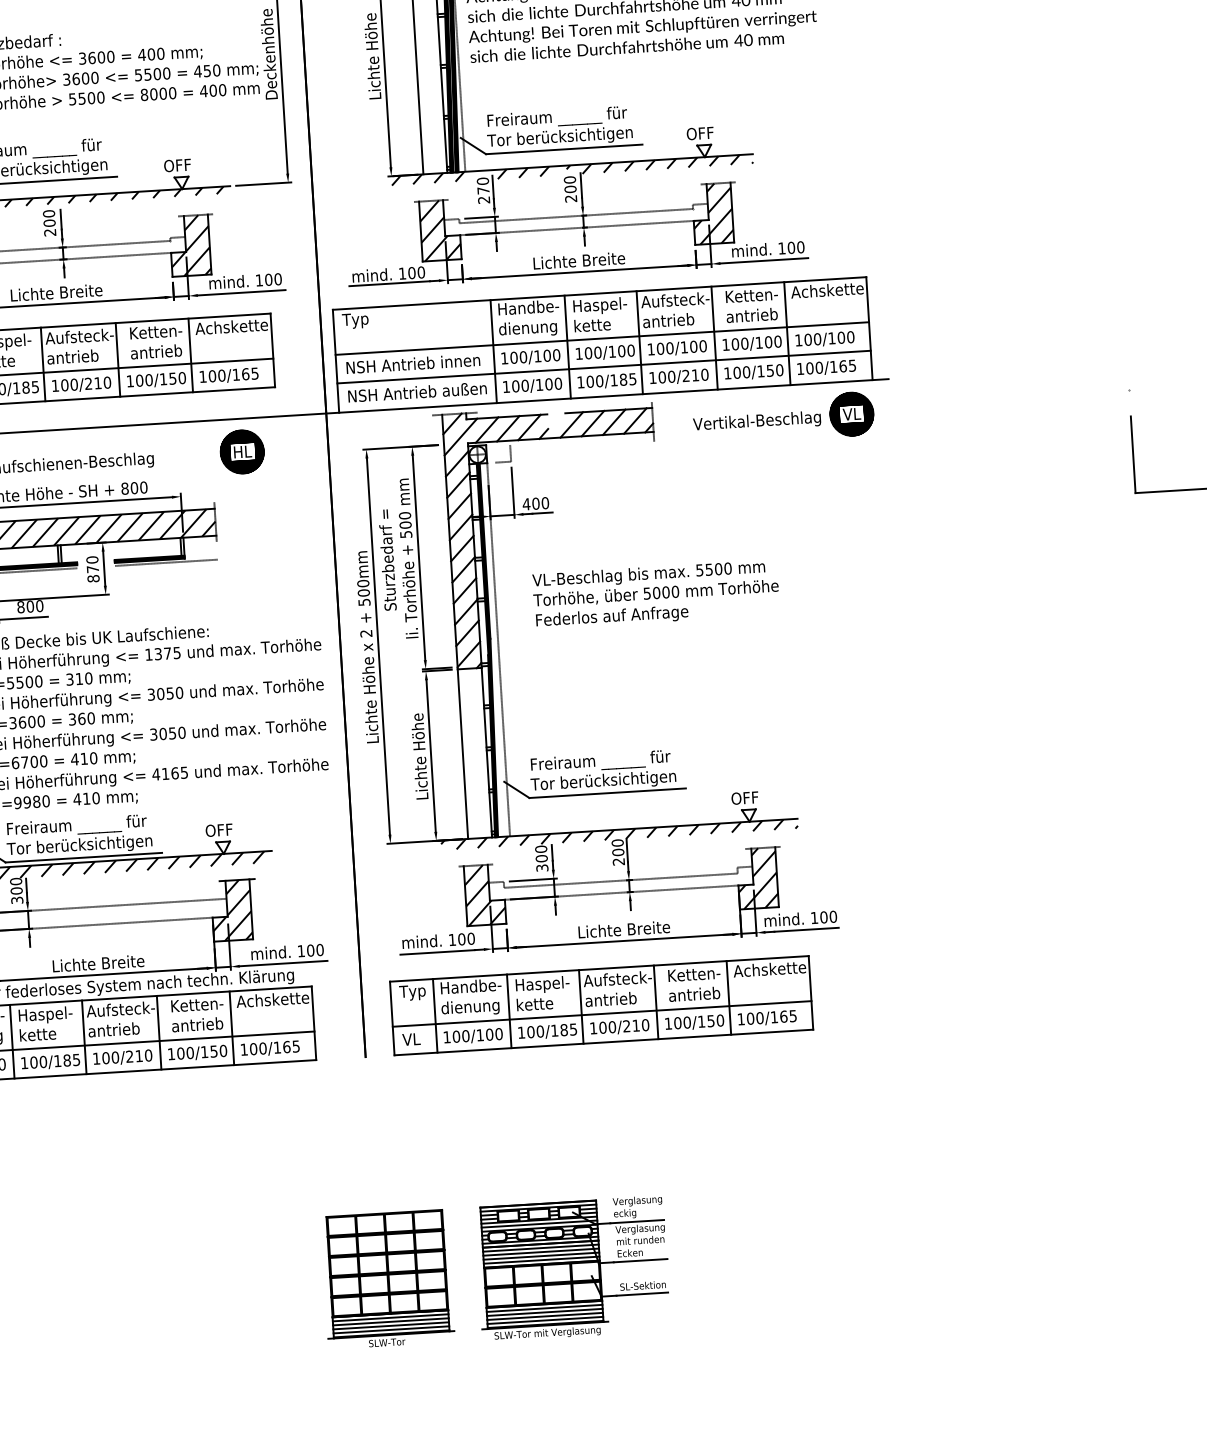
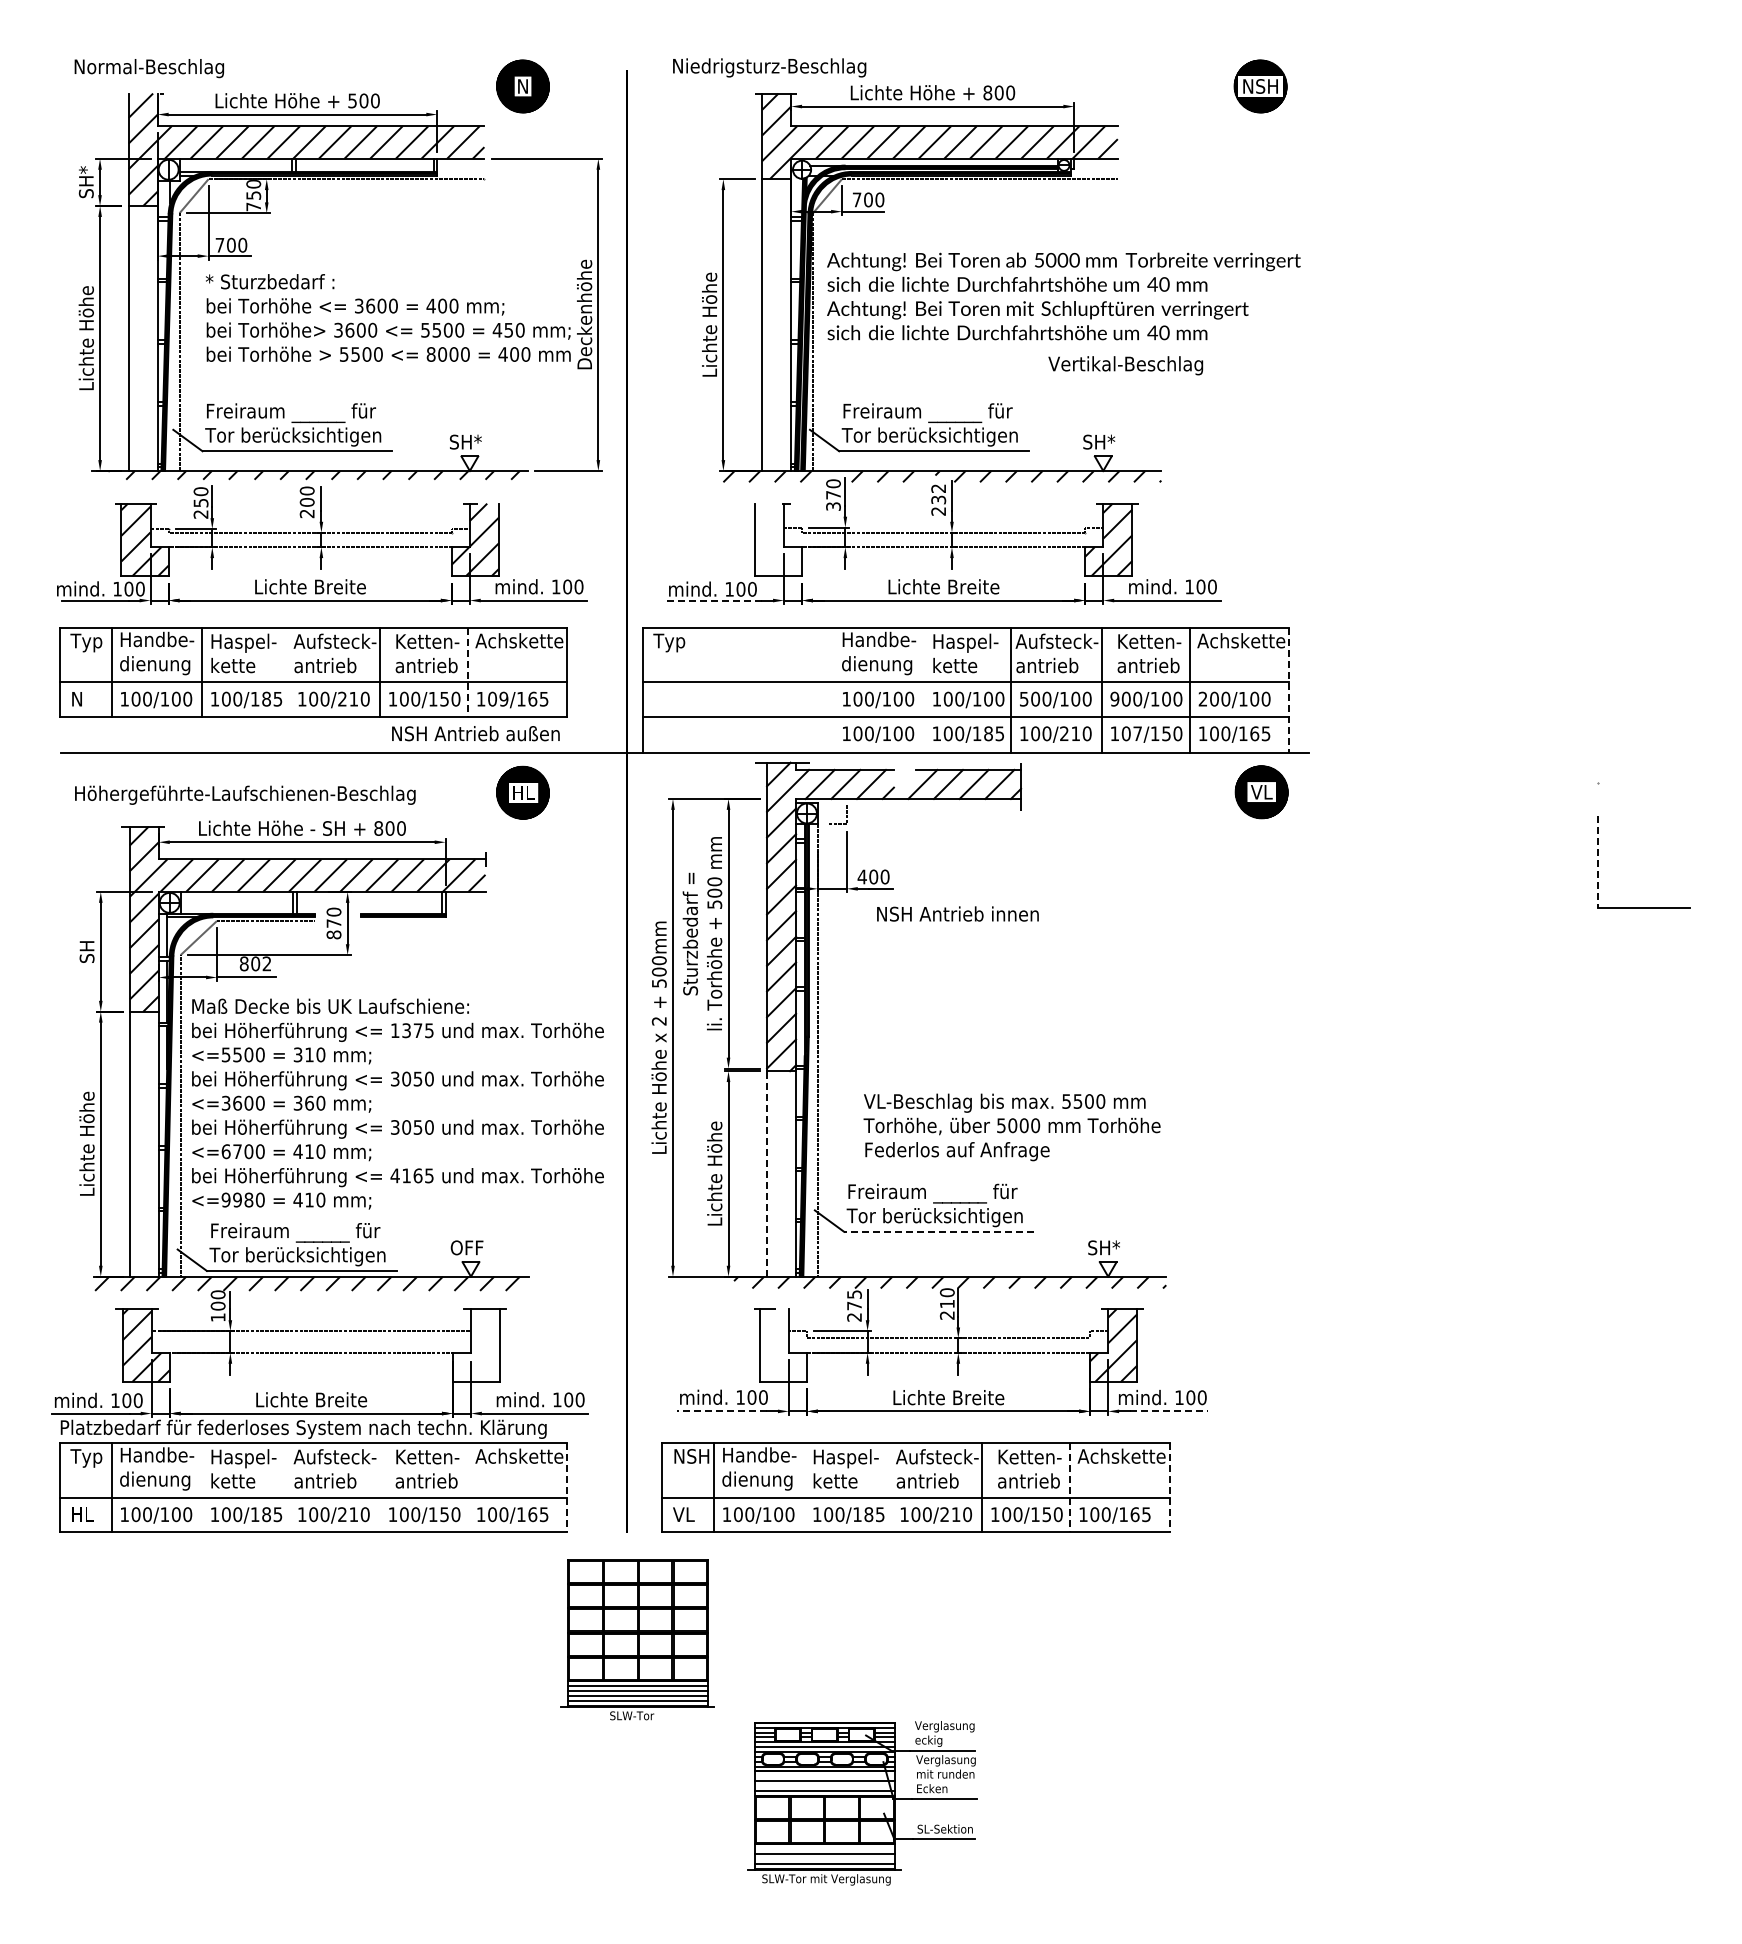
text: (700, 132) -> (1099, 441), OFF -> SH*
text: (177, 164) -> (465, 441), OFF -> SH*
text: (570, 184) -> (938, 494), 200 -> 232
text: (484, 200) -> (833, 506), 270 -> 370
hatch: (440, 230) -> (778, 539), removed
line: (389, 283) -> (713, 600), solid -> dashed
line: (869, 328) -> (1289, 690), solid -> dashed
text: (798, 339) -> (1202, 698), 100/100 -> 200/100
text: (725, 344) -> (1114, 698), 100/100 -> 900/100
line: (567, 346) -> (923, 689), removed
text: (651, 349) -> (1024, 699), 100/100 -> 500/100
line: (493, 351) -> (833, 689), removed
line: (190, 355) -> (467, 672), solid -> dashed
text: (412, 363) -> (957, 913), moved
line: (42, 364) -> (288, 672), removed
text: (746, 372) -> (1137, 733), 100/150 -> 107/150
text: (221, 375) -> (503, 699), 100/165 -> 109/165
text: (417, 392) -> (475, 733), moved
text: (756, 421) -> (1125, 365), moved
line: (1133, 455) -> (1598, 862), solid -> dashed
line: (165, 563) -> (422, 921), removed
text: (655, 594) -> (1011, 1127), moved
text: (39, 605) -> (266, 963), 800 -> 802
line: (463, 753) -> (767, 1173), solid -> dashed
line: (607, 792) -> (938, 1231), solid -> dashed
text: (745, 797) -> (1104, 1247), OFF -> SH*
text: (617, 852) -> (946, 1303), 200 -> 210
text: (541, 858) -> (854, 1305), 300 -> 275
hatch: (484, 894) -> (782, 1345), removed
text: (16, 900) -> (217, 1317), 300 -> 100
hatch: (231, 910) -> (476, 1345), removed
line: (806, 929) -> (1168, 1411), solid -> dashed
line: (437, 952) -> (721, 1411), solid -> dashed
text: (414, 992) -> (690, 1458), Typ -> NSH
line: (810, 992) -> (1169, 1487), solid -> dashed
line: (729, 997) -> (1070, 1487), solid -> dashed
line: (581, 1006) -> (891, 1487), removed
line: (508, 1011) -> (803, 1487), removed
line: (314, 1022) -> (567, 1487), solid -> dashed
line: (231, 1028) -> (467, 1487), removed
line: (158, 1032) -> (379, 1487), removed
line: (83, 1037) -> (288, 1487), removed
line: (12, 1041) -> (201, 1487), removed
line: (540, 1248) -> (824, 1776), removed
line: (541, 1255) -> (824, 1785), removed
part: (387, 1279) -> (637, 1639), moved
line: (544, 1308) -> (824, 1849), removed
line: (544, 1316) -> (824, 1858), removed

